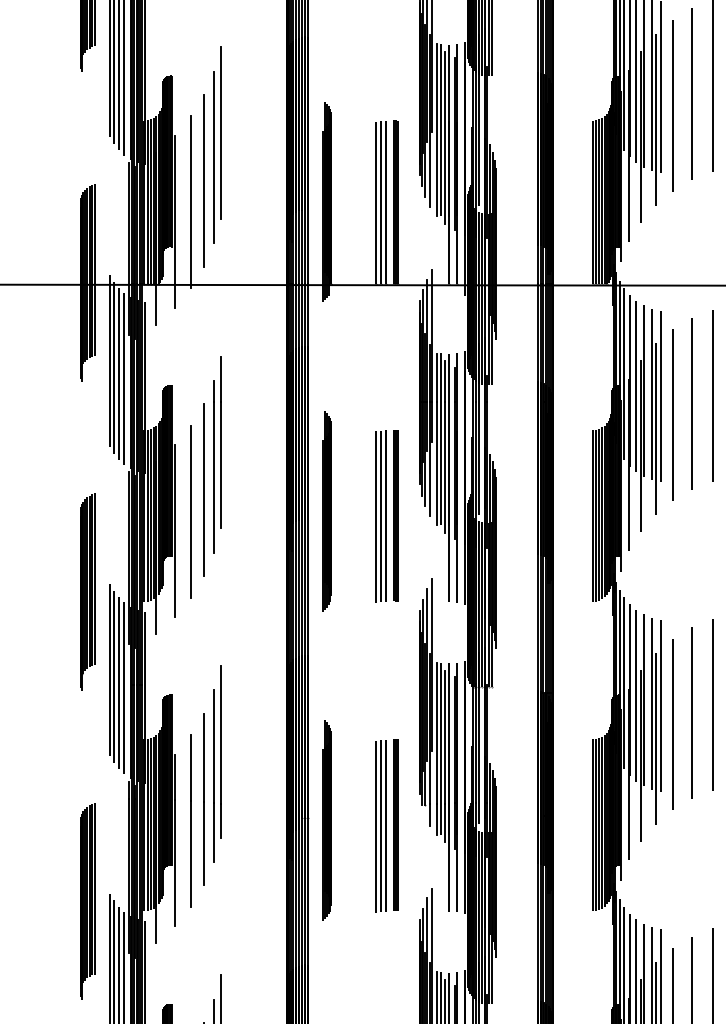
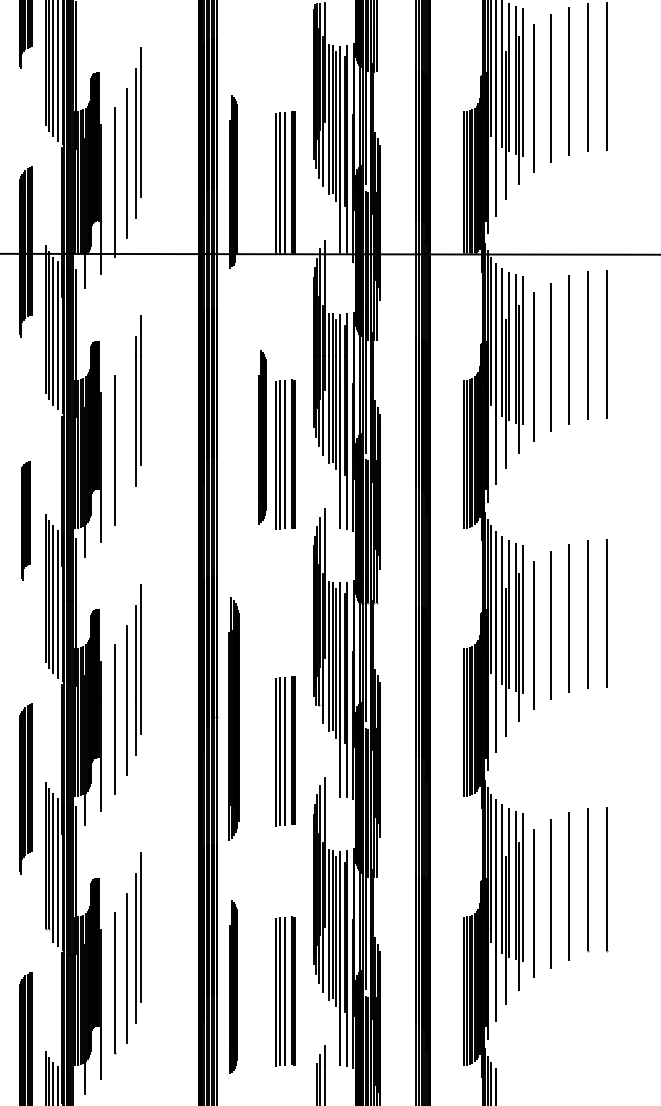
line: (203, 489) -> (126, 431), removed
part: (326, 511) -> (262, 437), moved
part: (87, 592) -> (25, 520), size x0.7
part: (326, 820) -> (233, 718), size x1.4
part: (386, 826) -> (285, 751), moved

